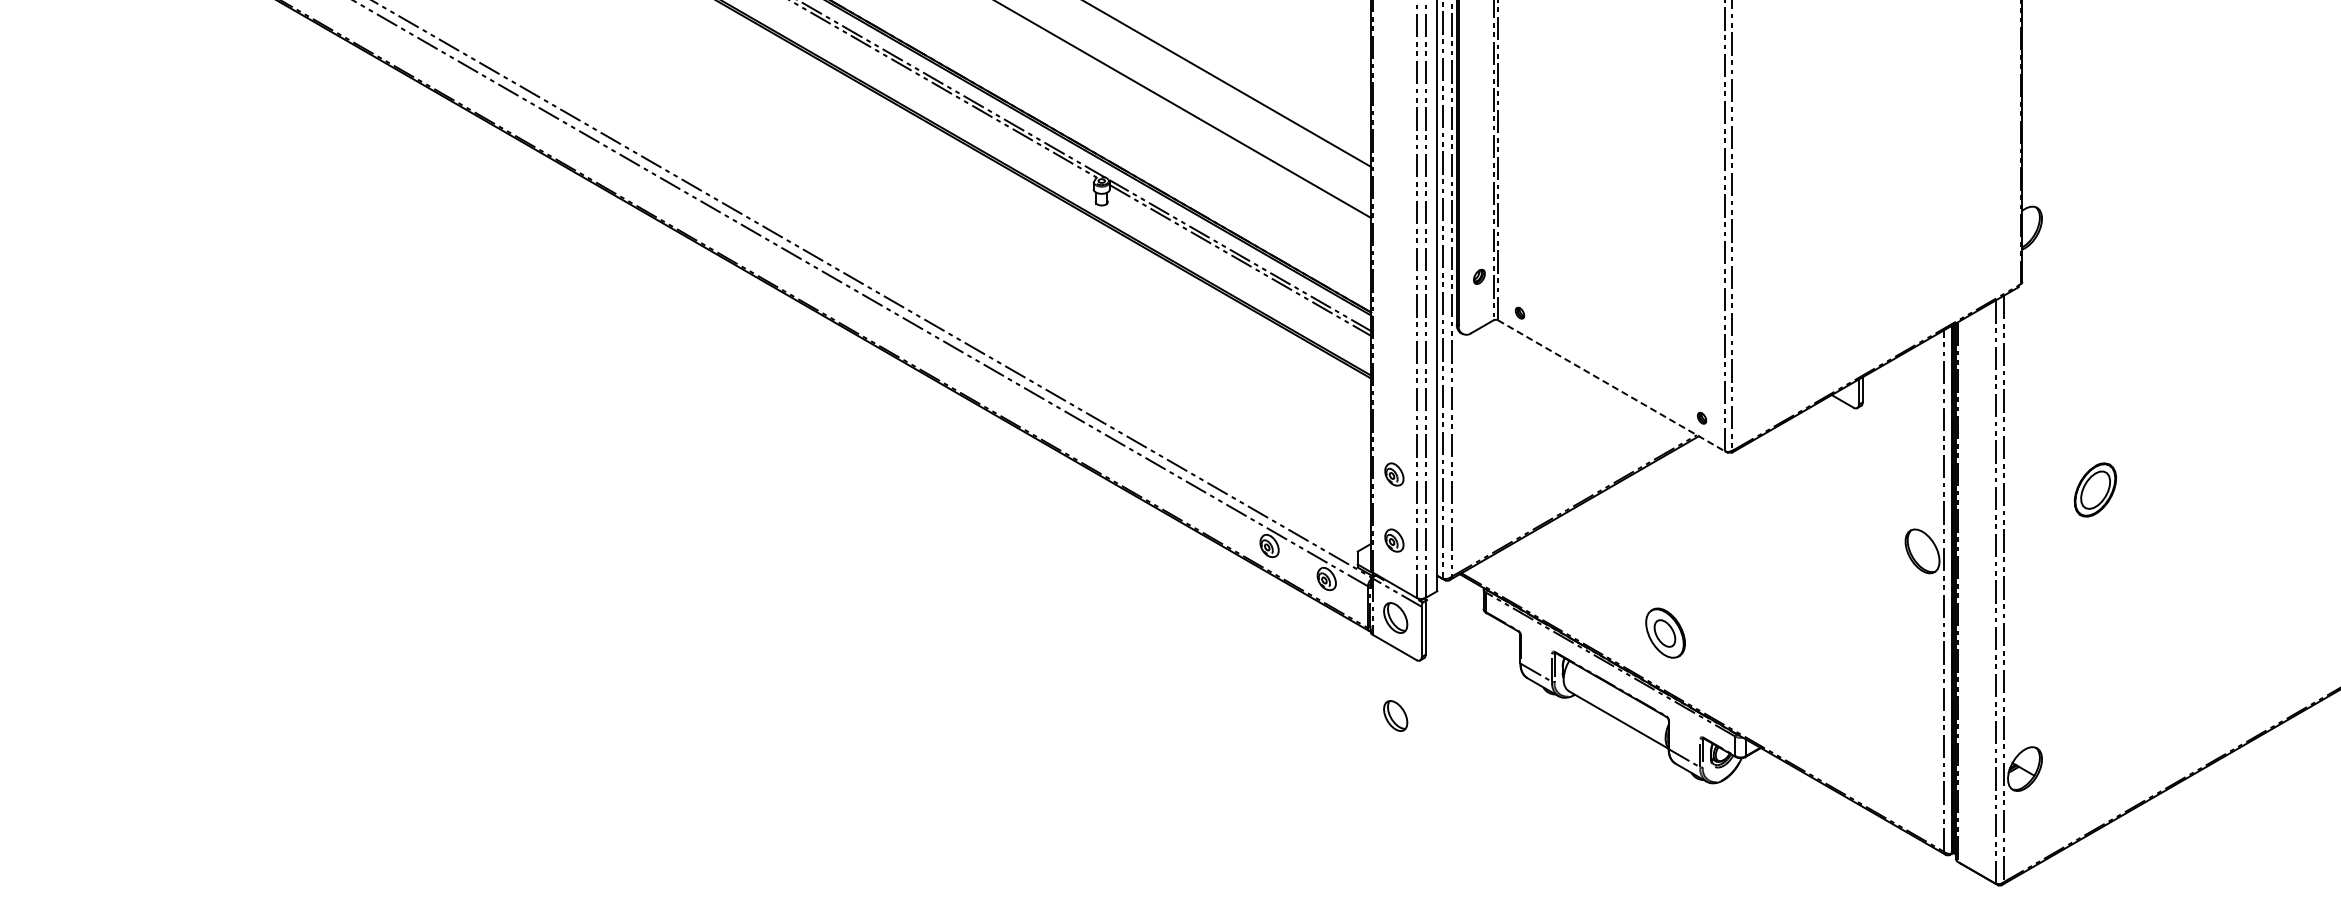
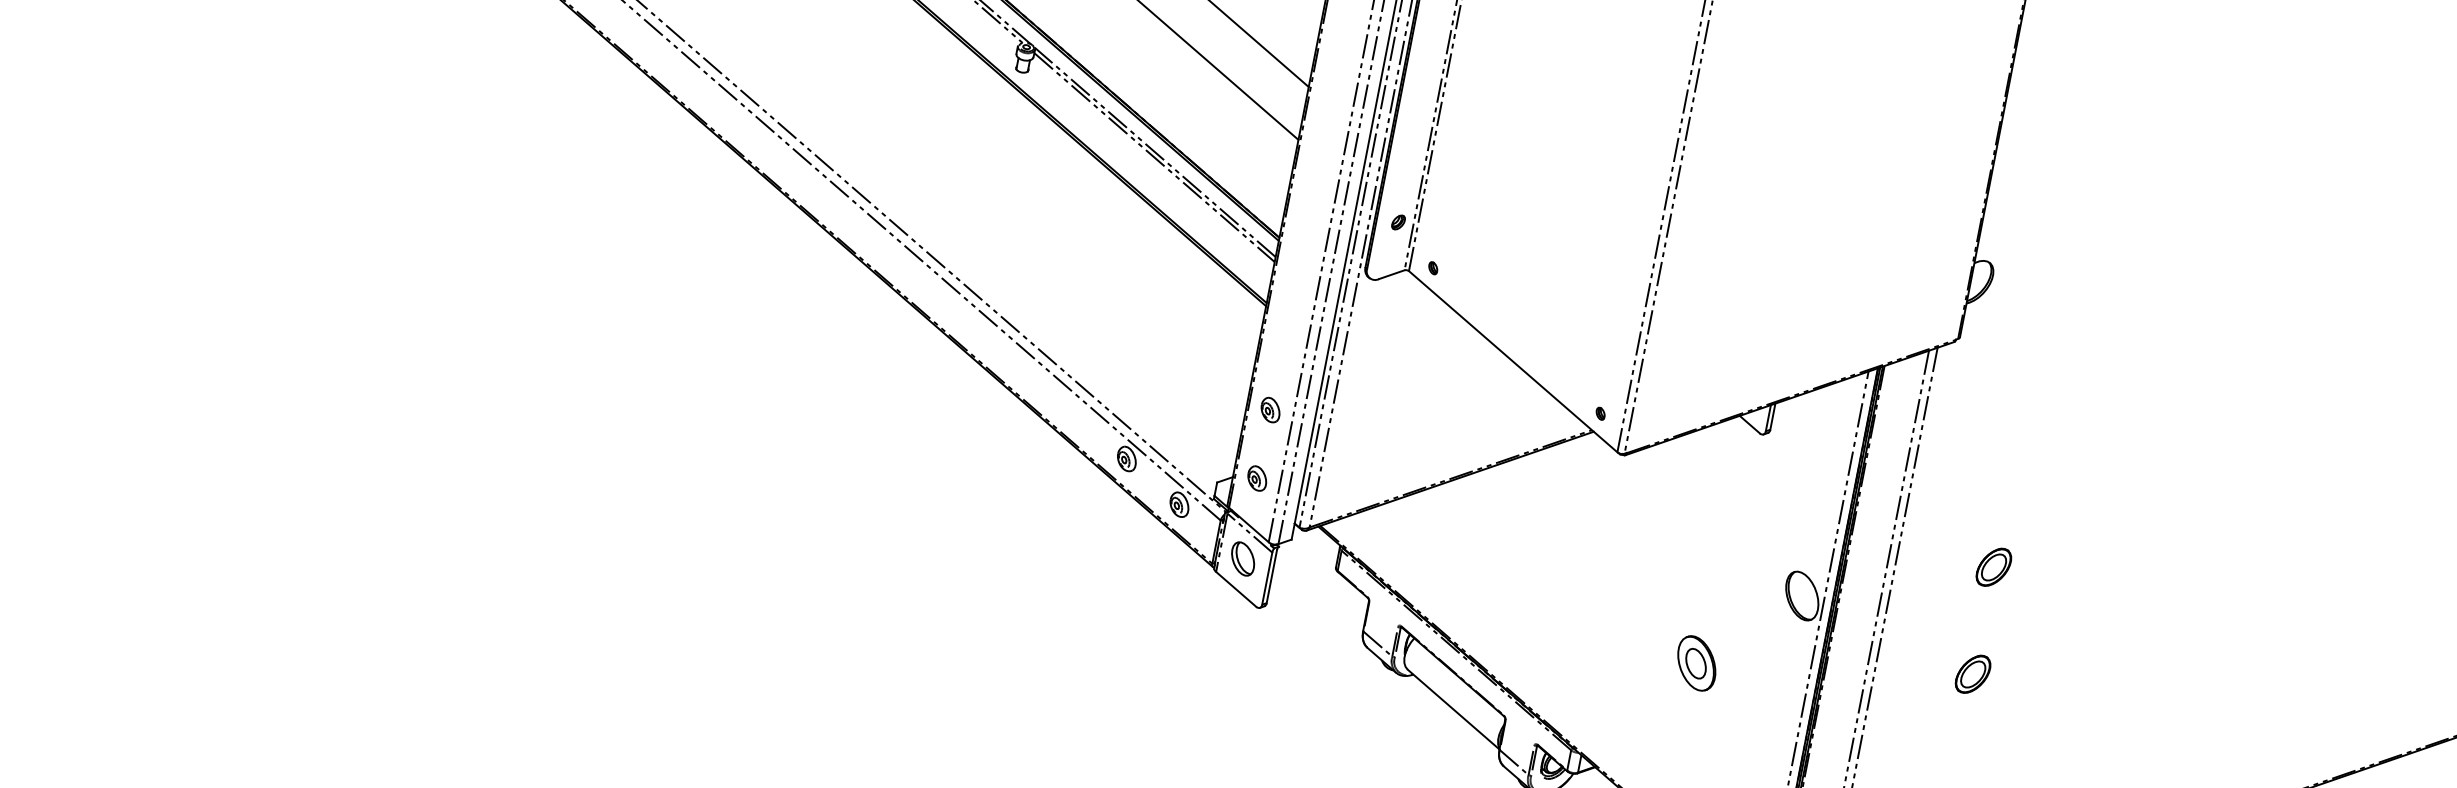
line: (1611, 385) -> (1513, 361), dashed -> solid
part: (2095, 489) -> (1993, 566), size x0.71
part: (2095, 593) -> (1972, 674), added
part: (1665, 632) -> (1696, 662), moved
part: (1395, 715) -> (1223, 659), removed

